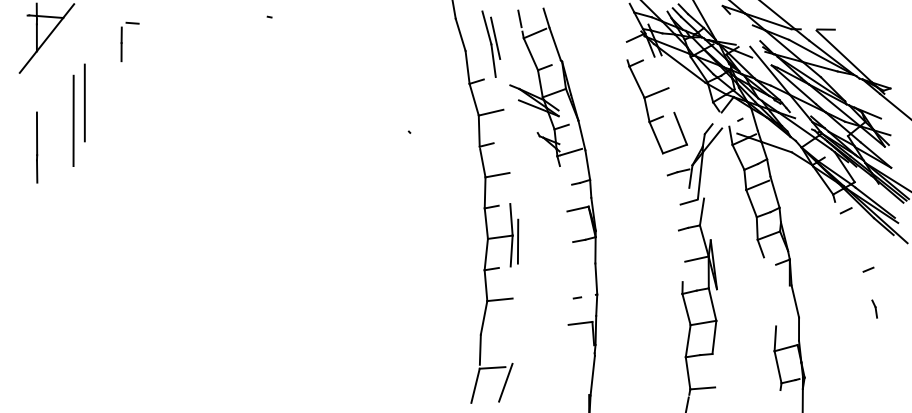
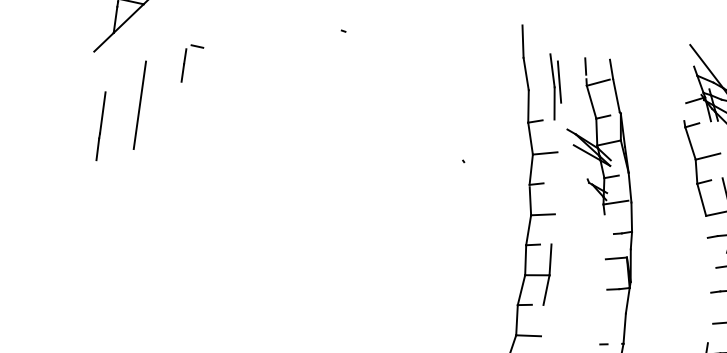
part: (122, 41) -> (185, 62), moved
line: (84, 102) -> (152, 88), removed
line: (517, 241) -> (553, 281), removed

